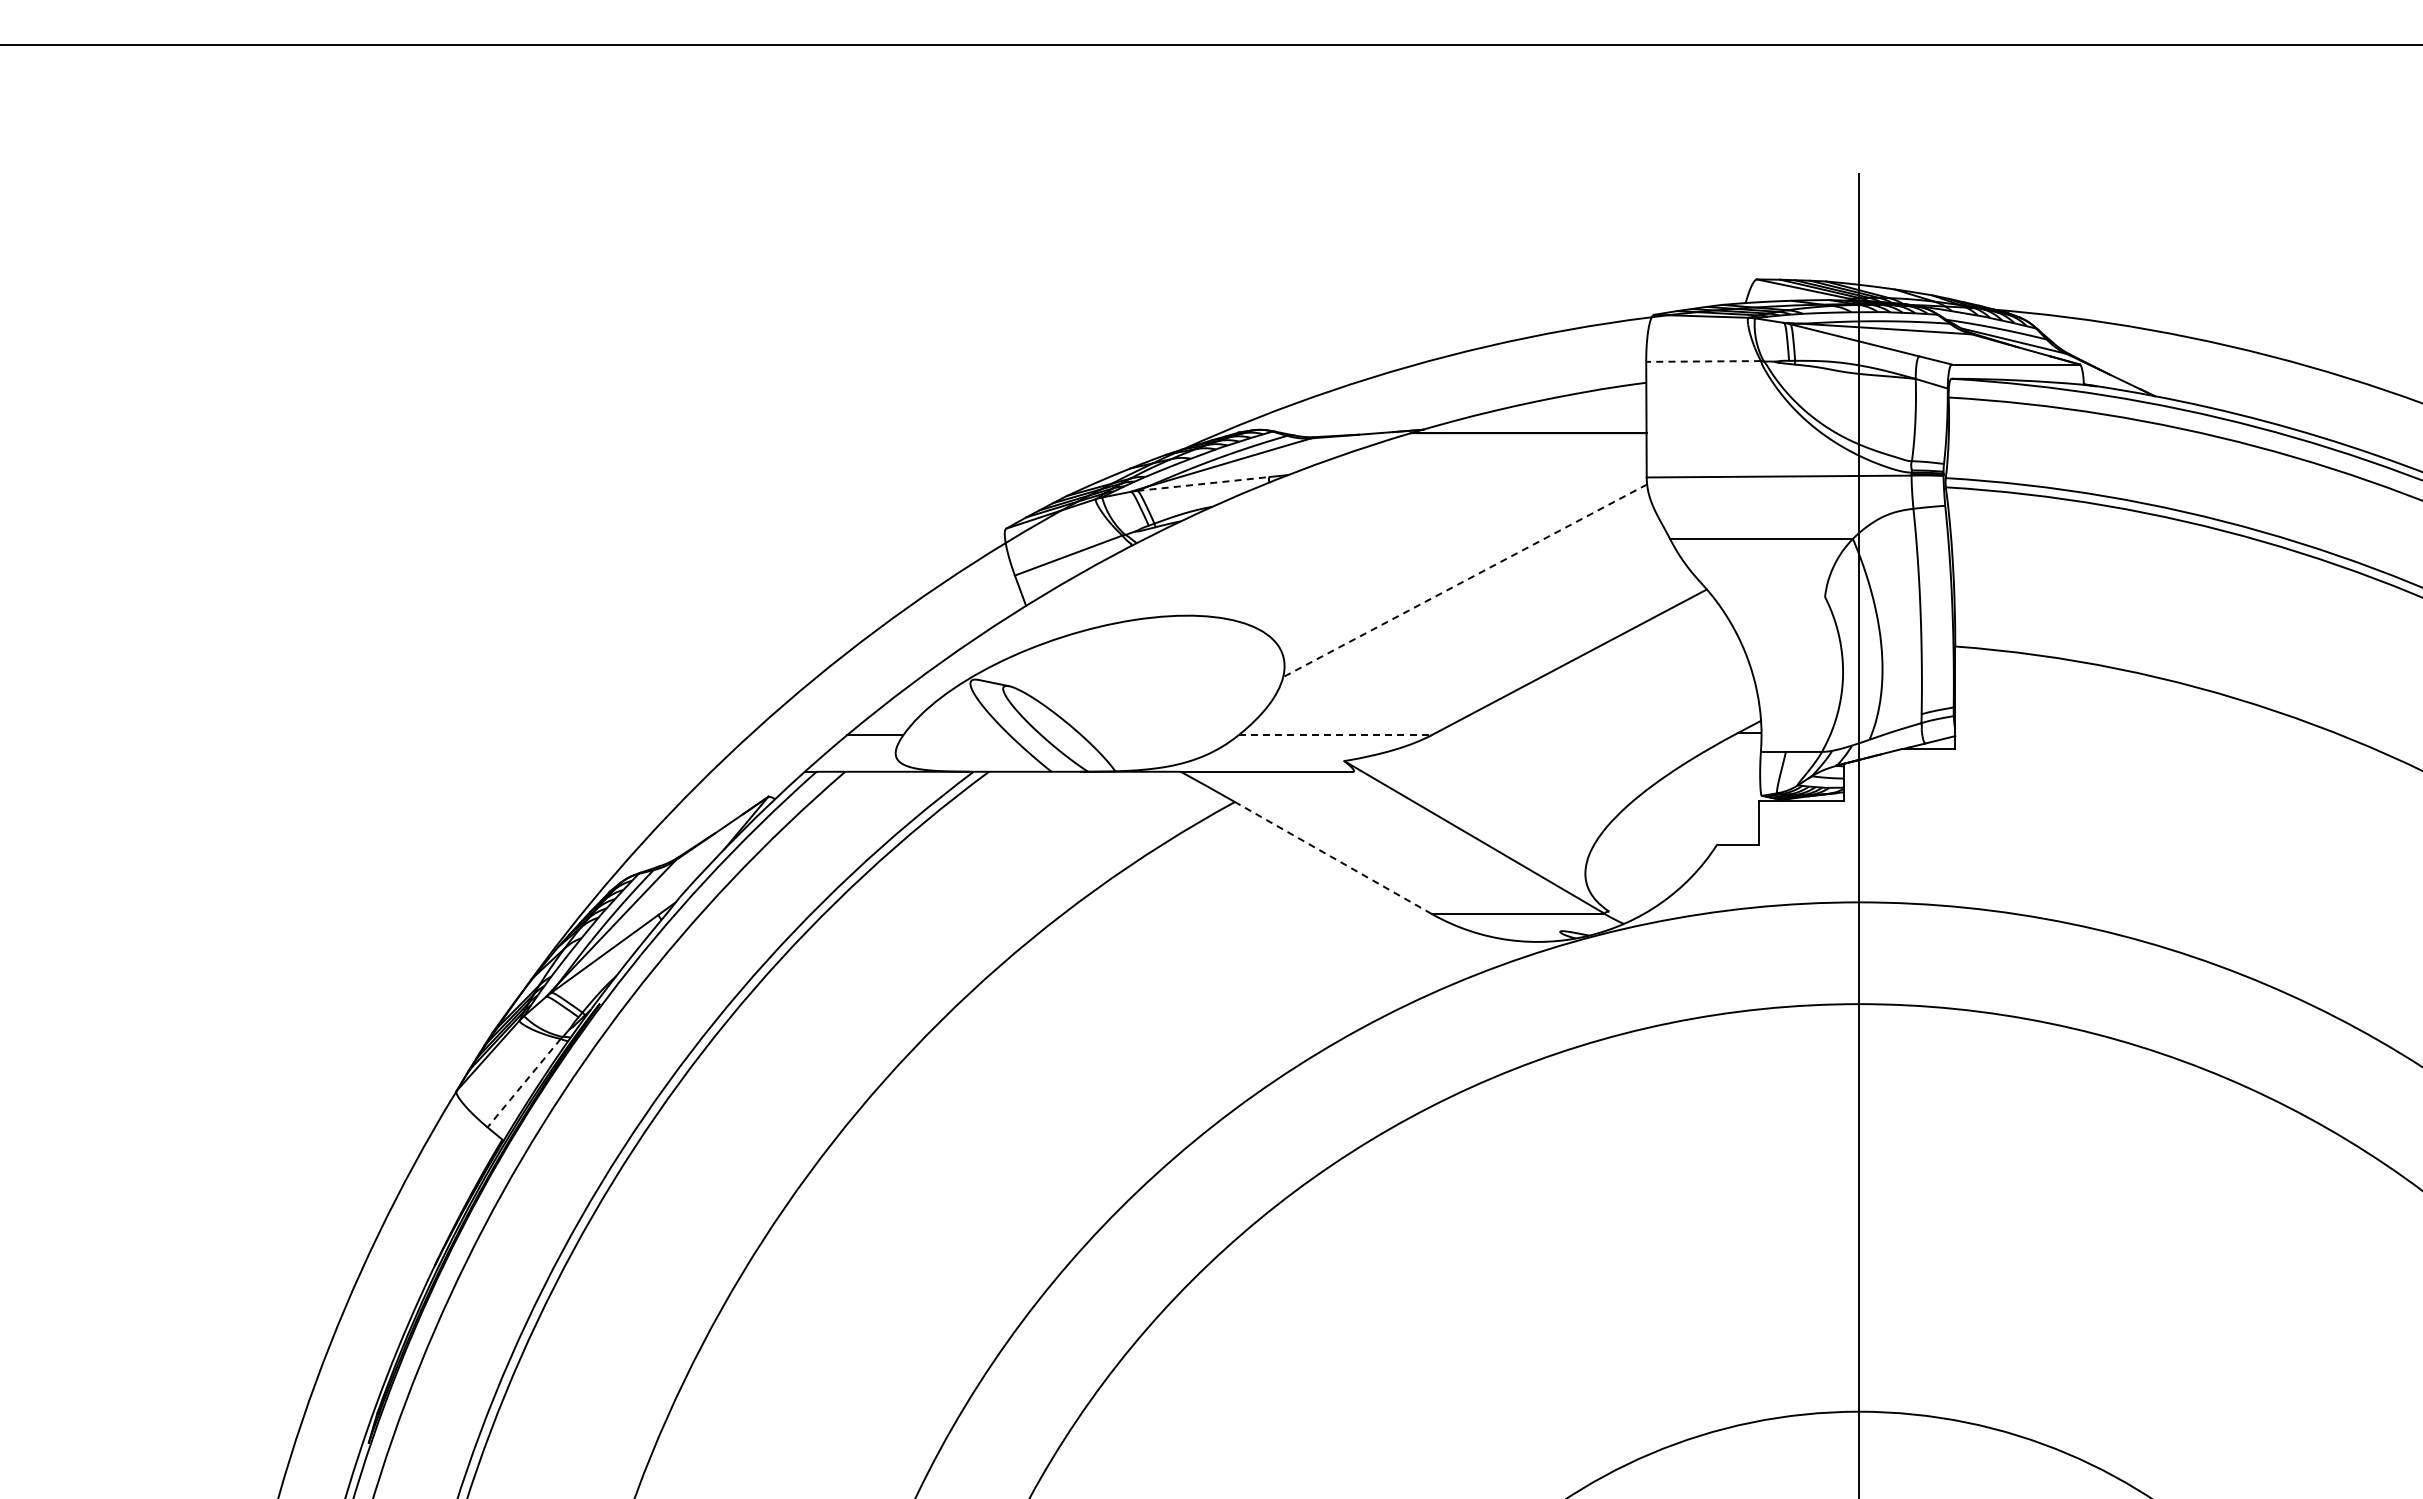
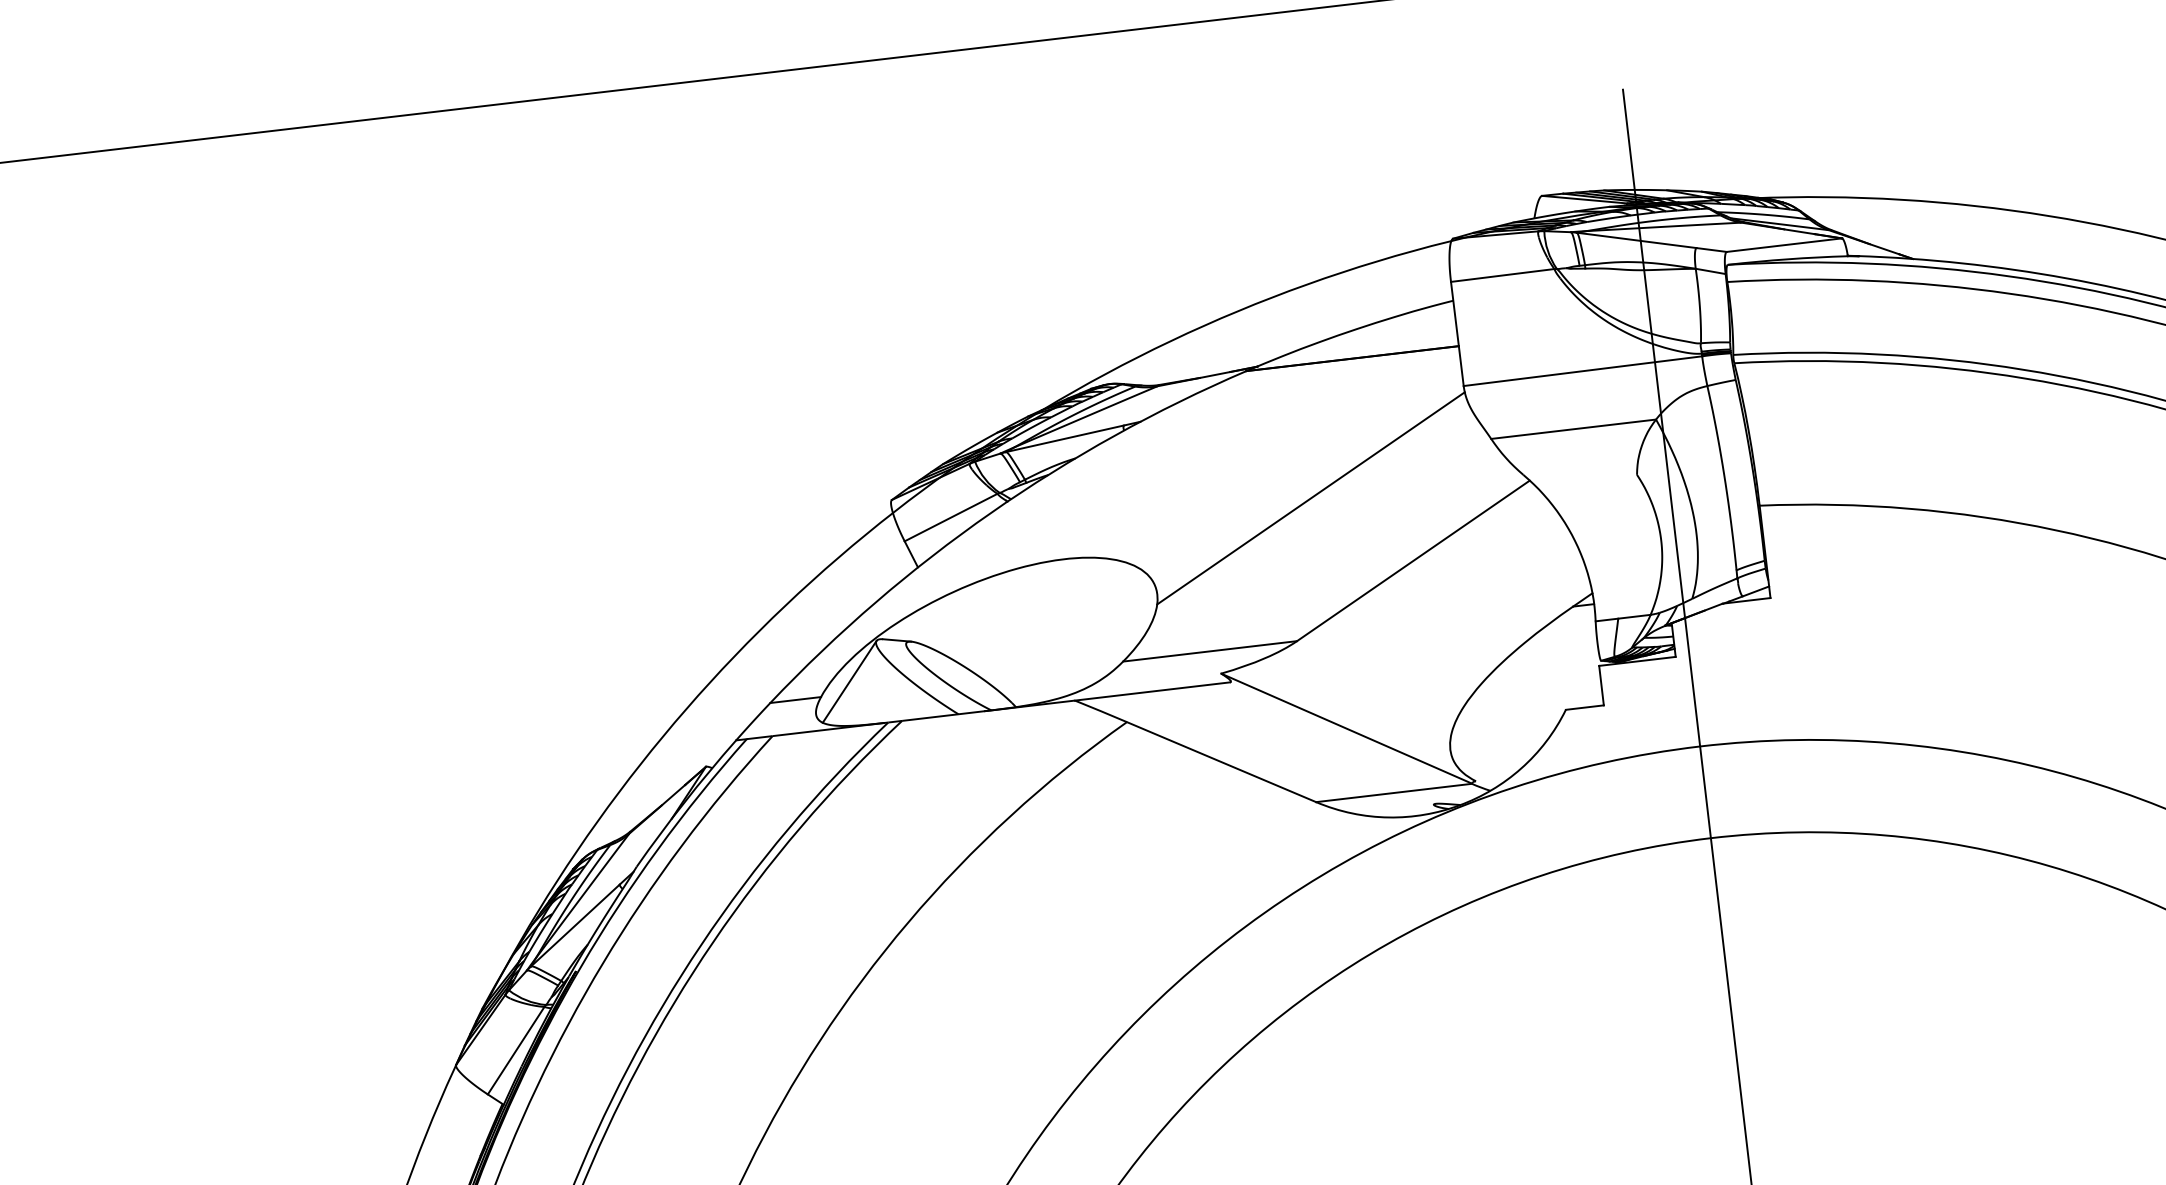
line: (1703, 361) -> (1502, 275), dashed -> solid
line: (1203, 483) -> (1064, 438), dashed -> solid
line: (1465, 580) -> (1311, 498), dashed -> solid
line: (936, 722) -> (849, 682), added
line: (1335, 735) -> (1210, 651), dashed -> solid
line: (1332, 857) -> (1220, 761), dashed -> solid
line: (523, 1083) -> (515, 1051), dashed -> solid

